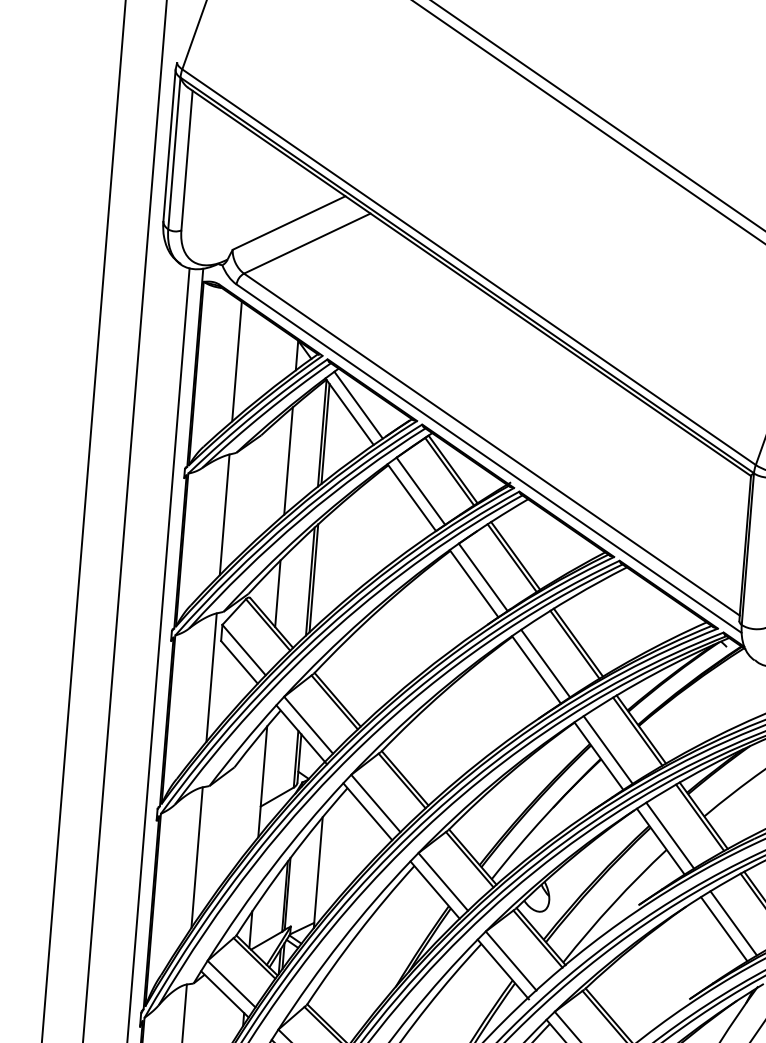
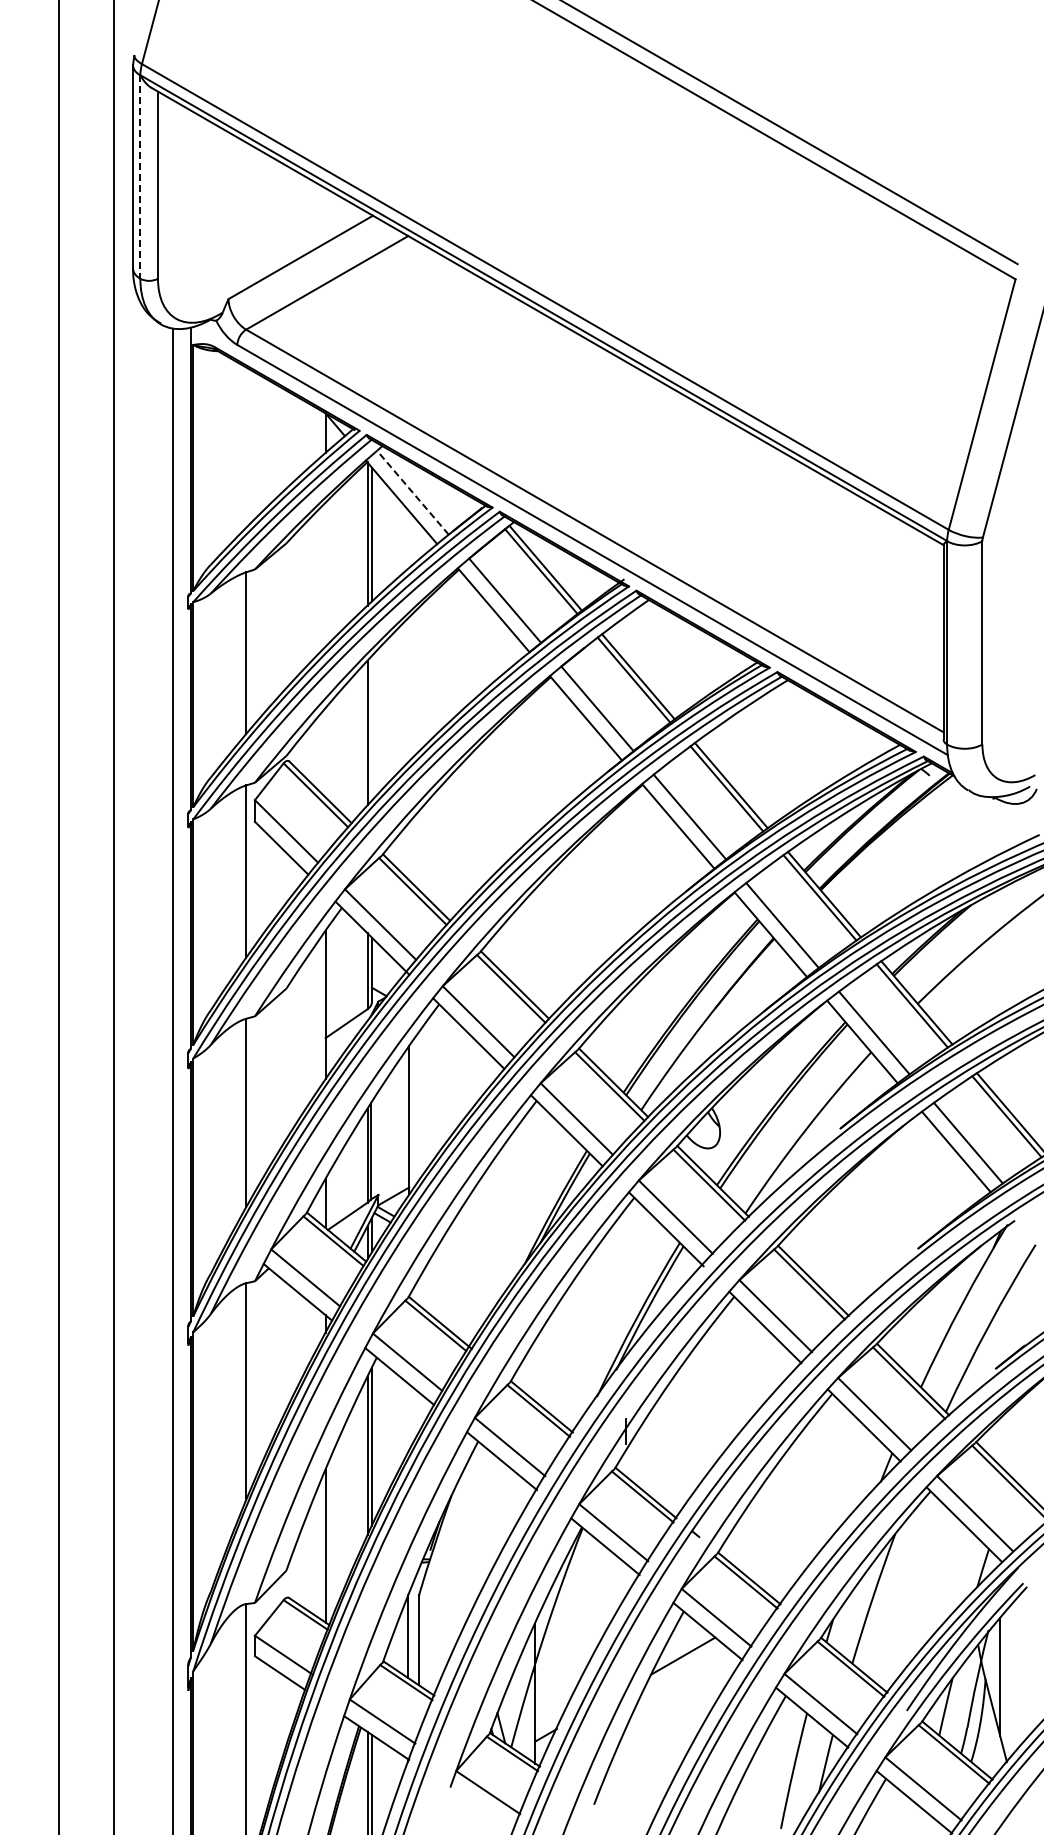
line: (174, 153) -> (140, 177), solid -> dashed
line: (237, 361) -> (246, 447), removed
line: (358, 404) -> (412, 492), solid -> dashed
line: (288, 460) -> (325, 574), removed
line: (313, 577) -> (371, 727), removed
line: (277, 593) -> (325, 752), removed

